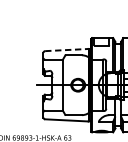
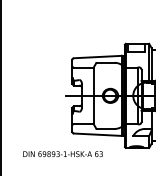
line: (67, 50) -> (98, 57), dashed -> solid

